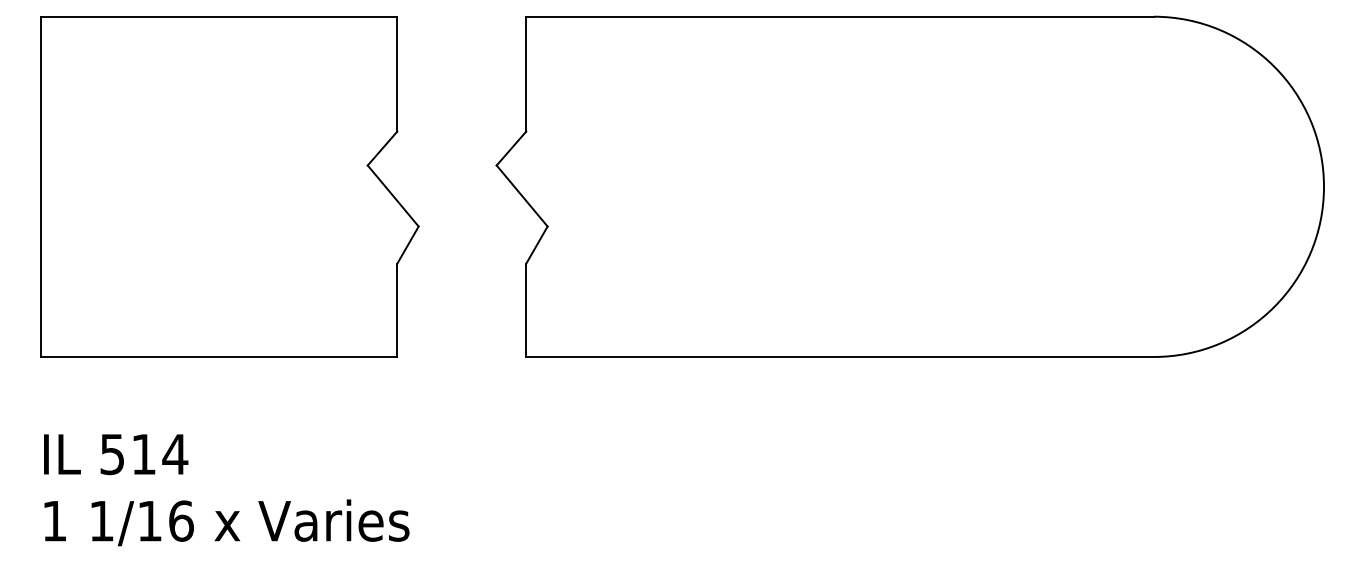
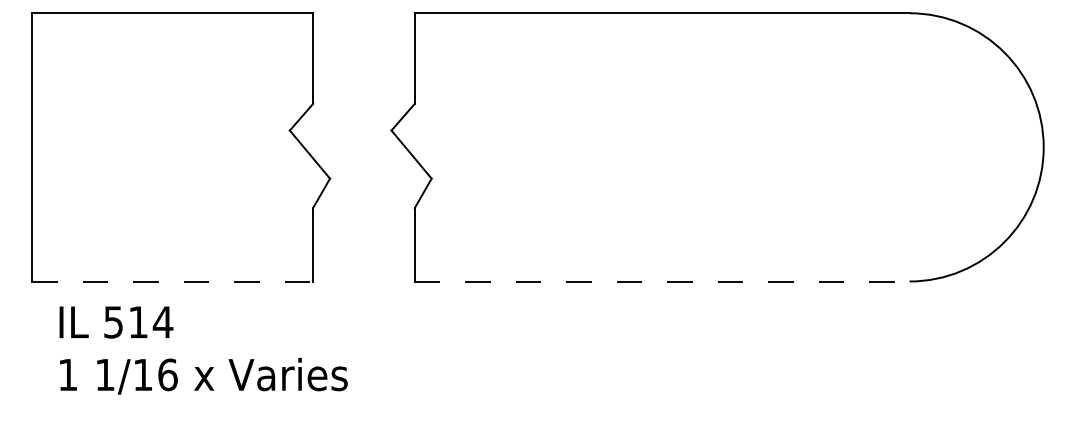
line: (220, 356) -> (173, 281), solid -> dashed
line: (840, 356) -> (662, 281), solid -> dashed
text: (226, 490) -> (203, 350), moved

